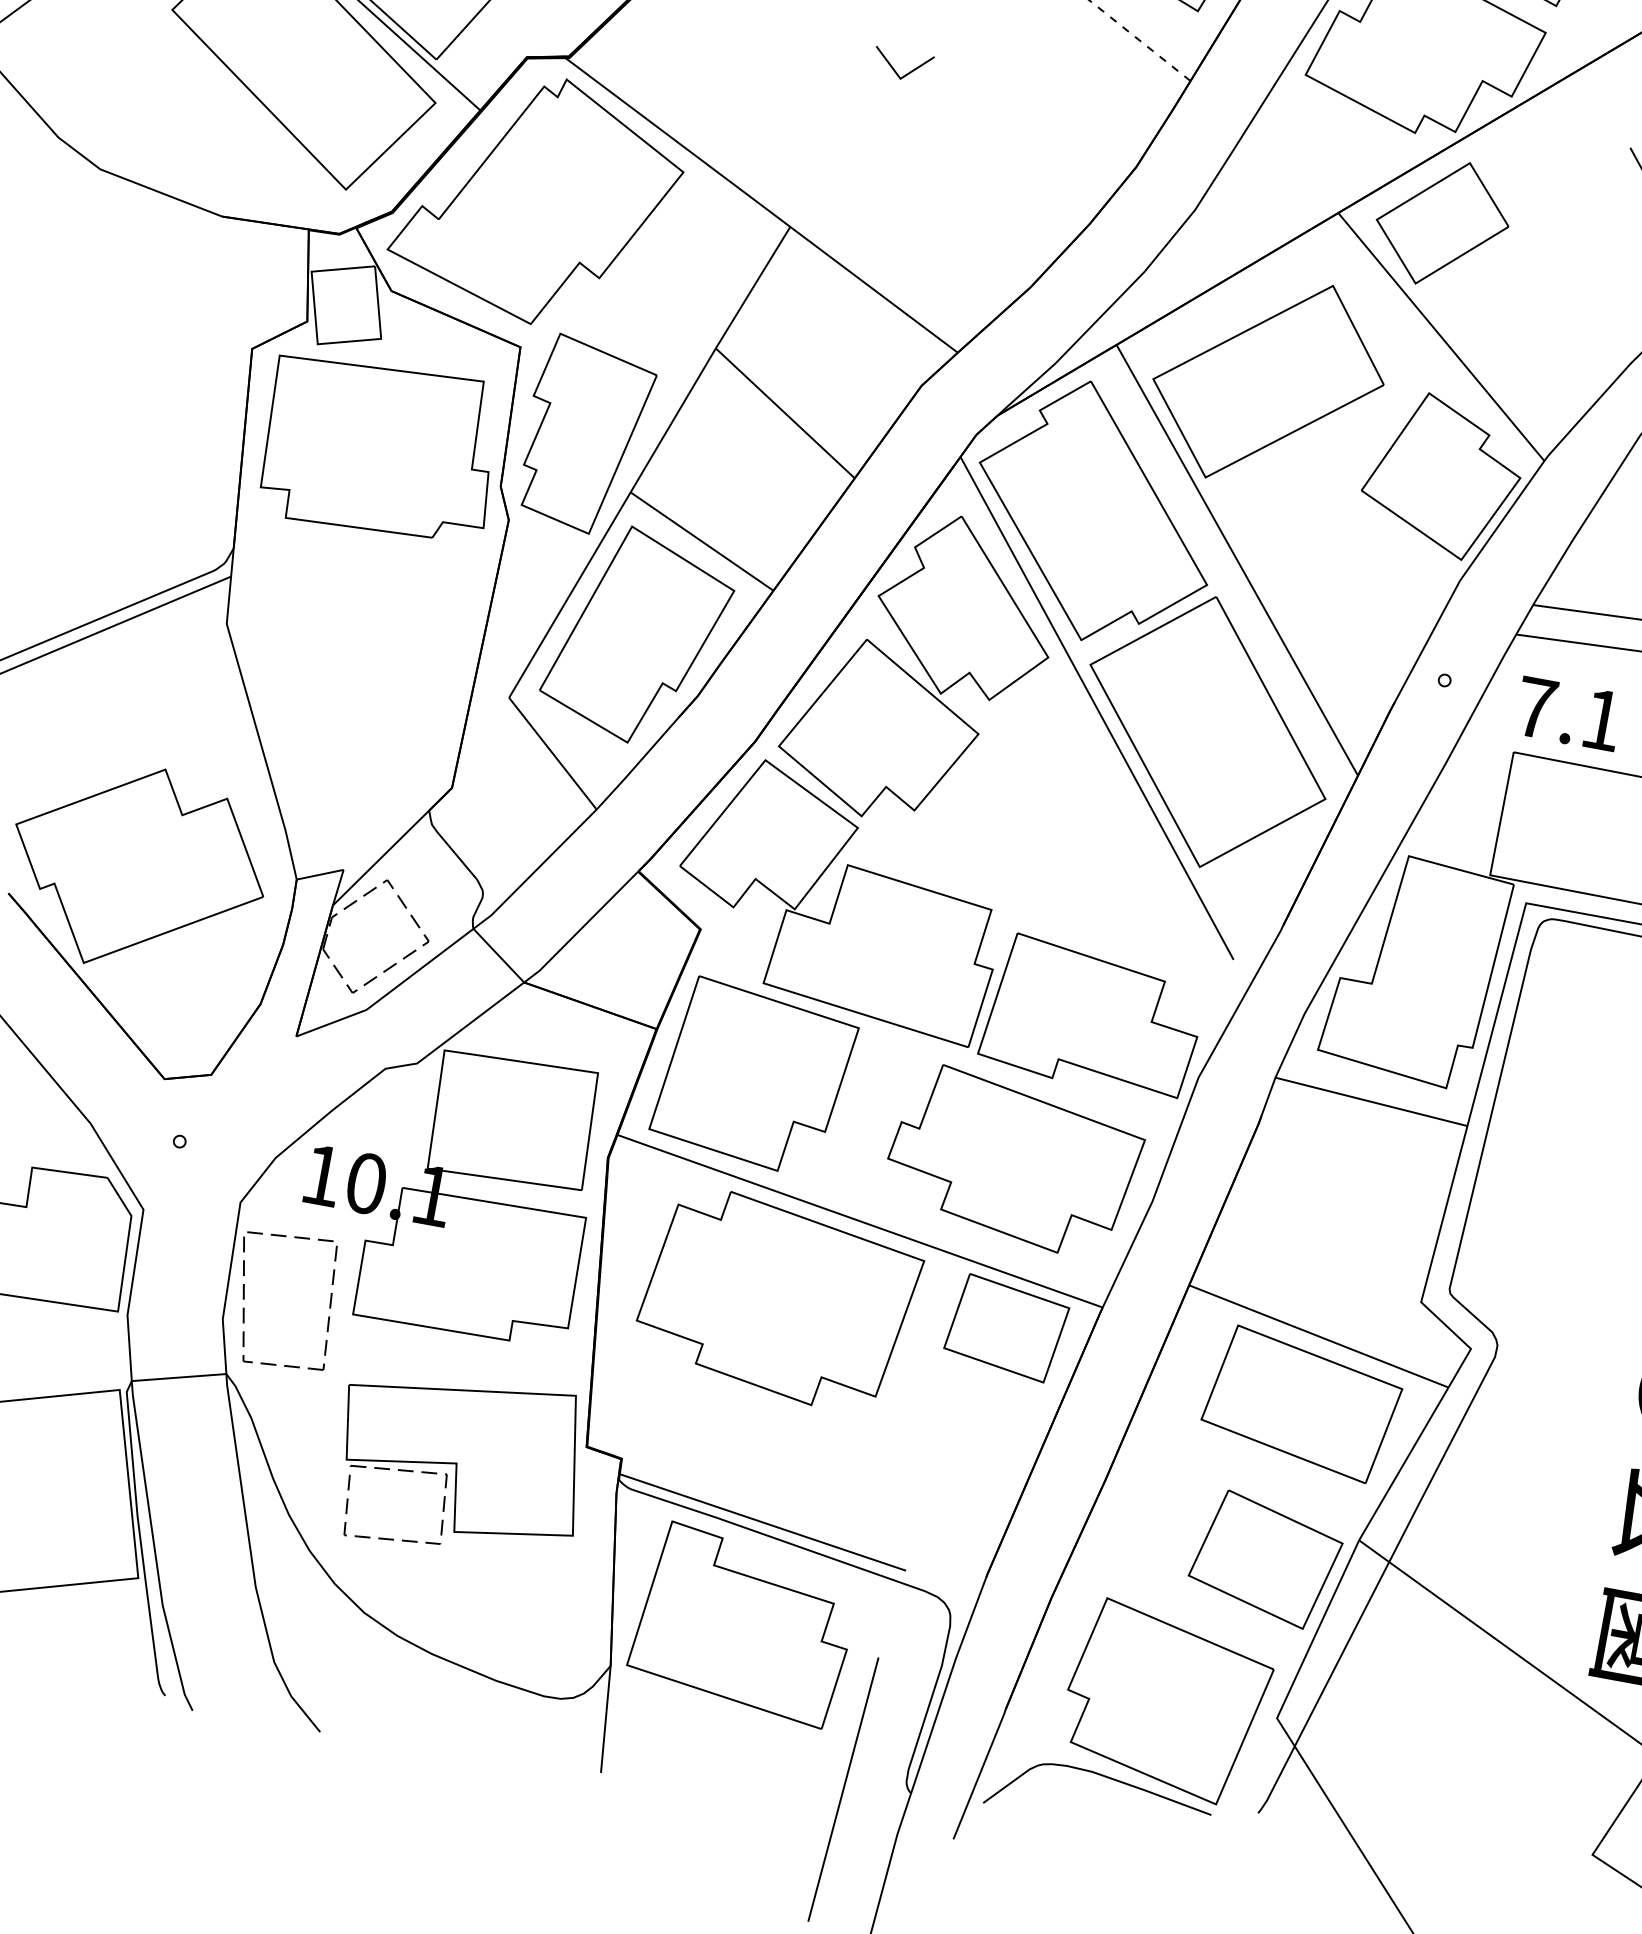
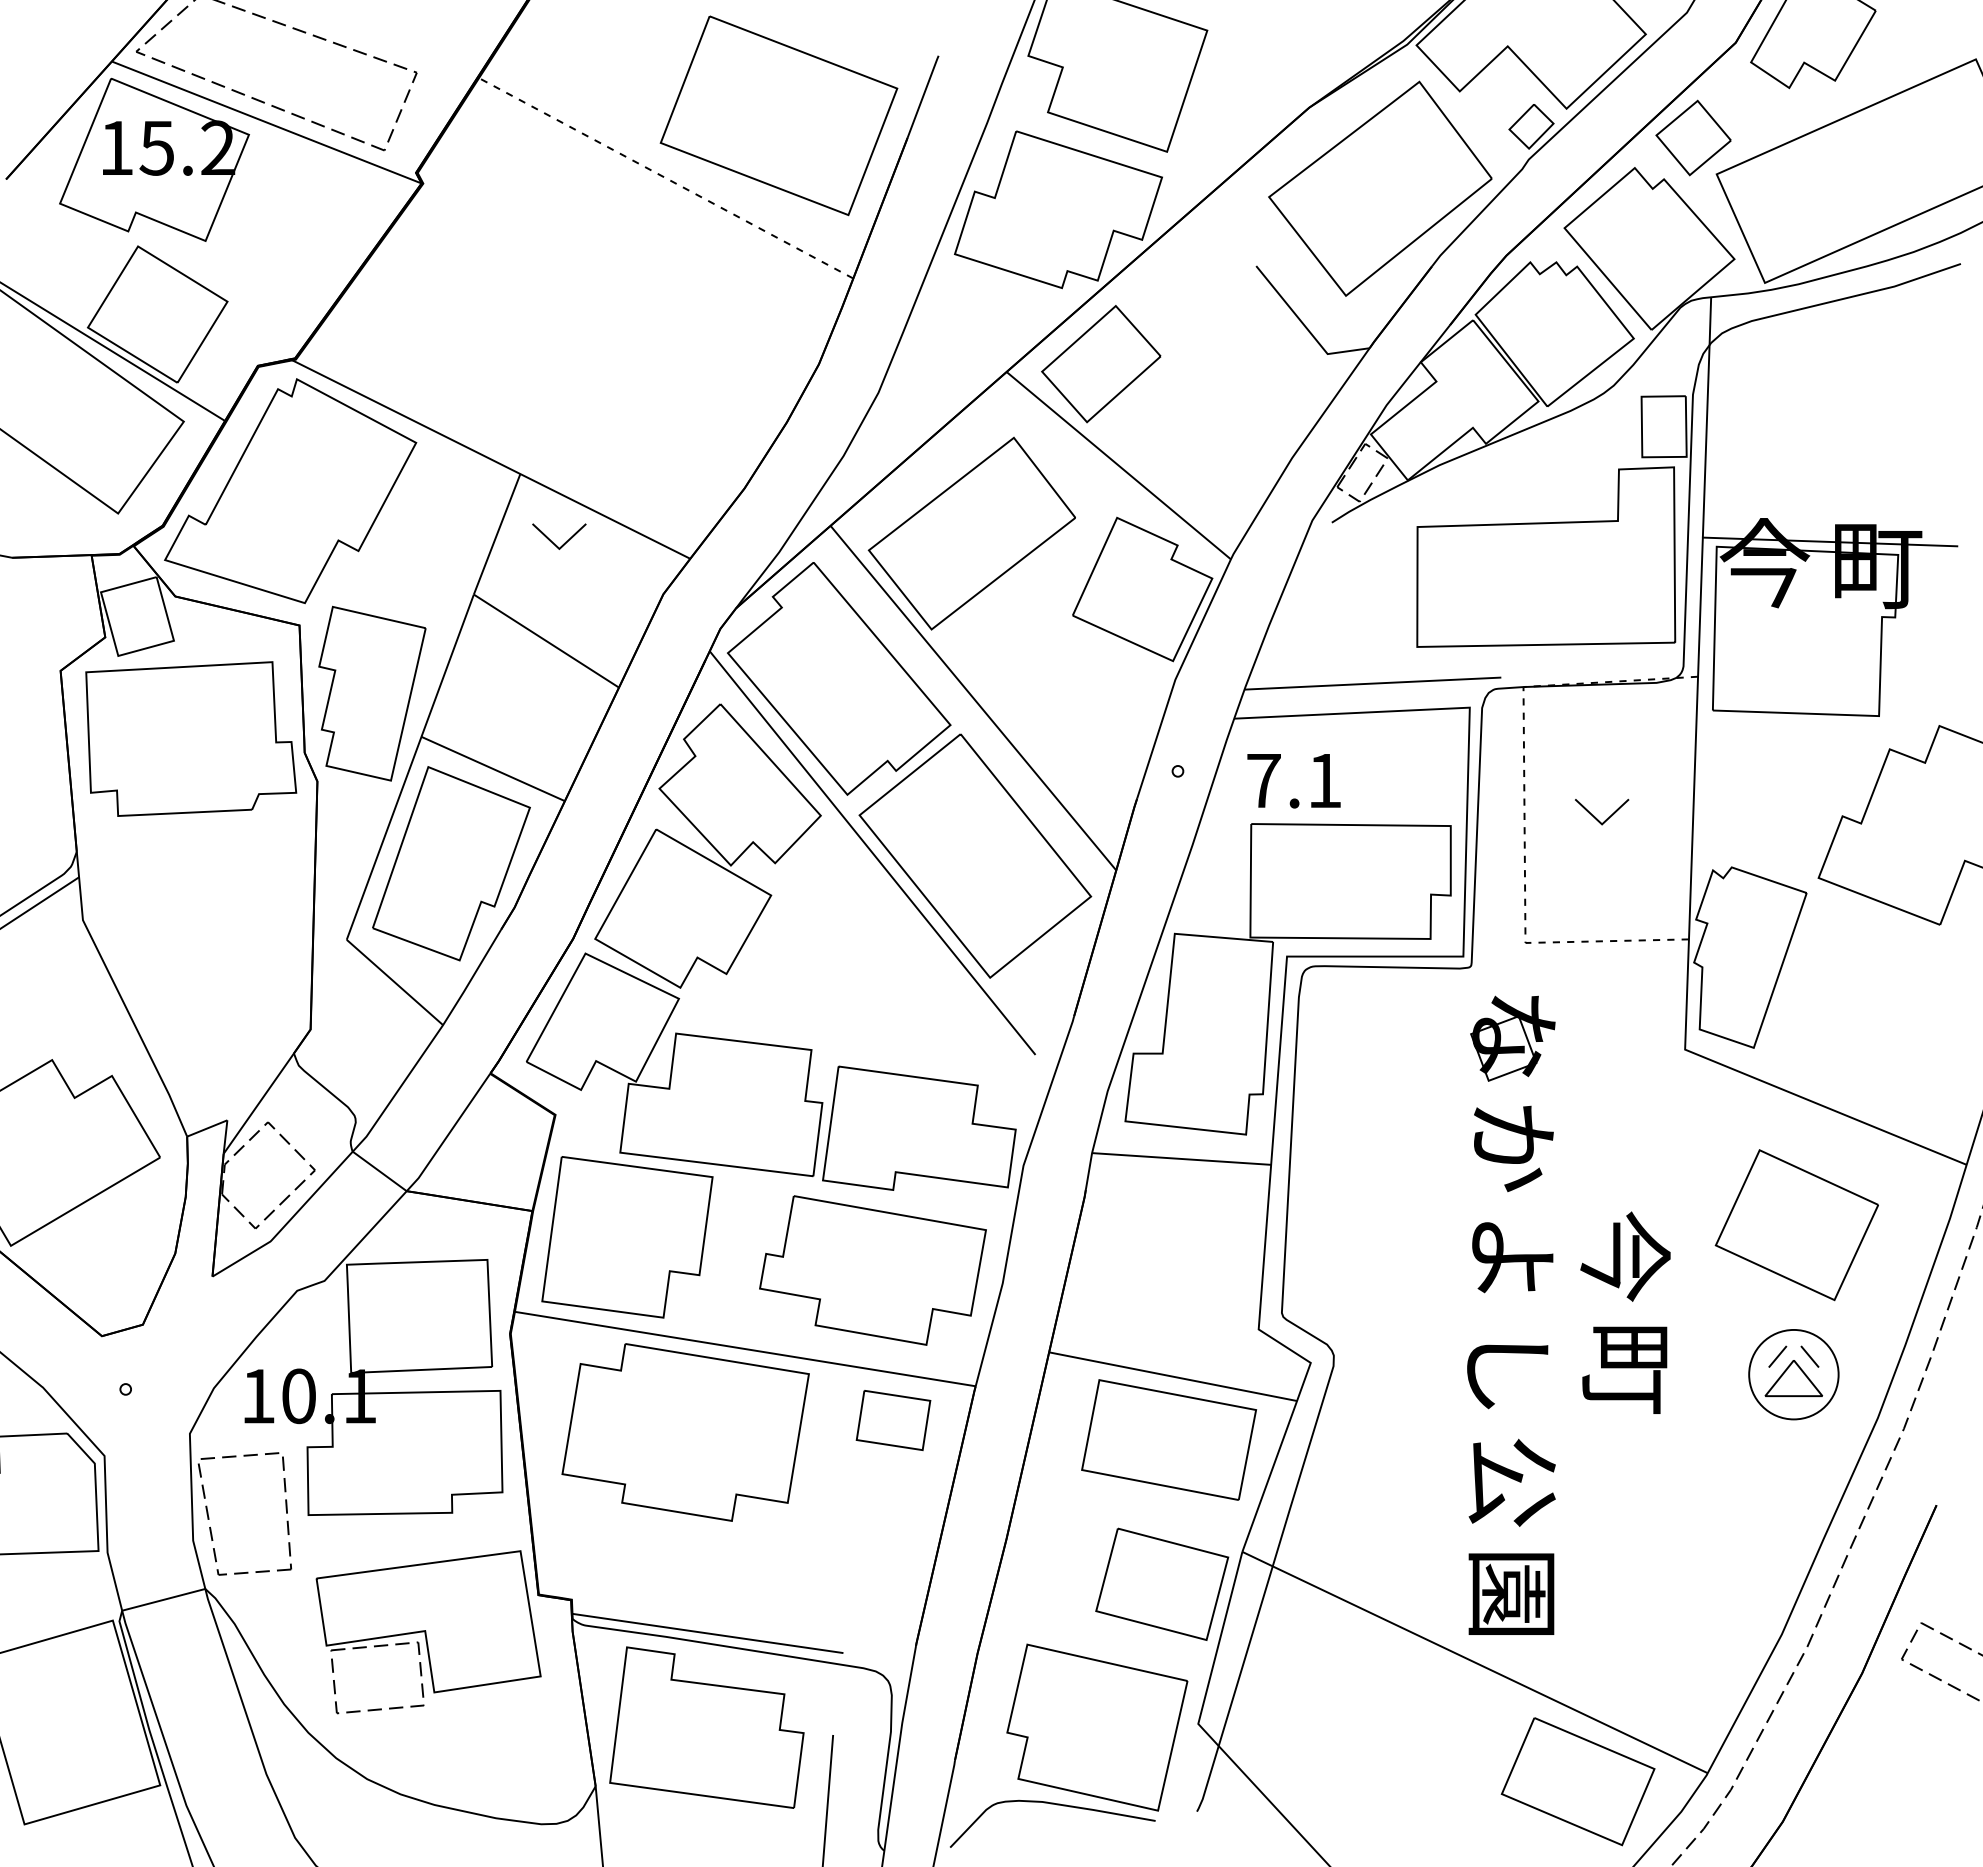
part: (908, 71) -> (565, 541), moved
part: (1006, 1328) -> (893, 1420), size x0.7

